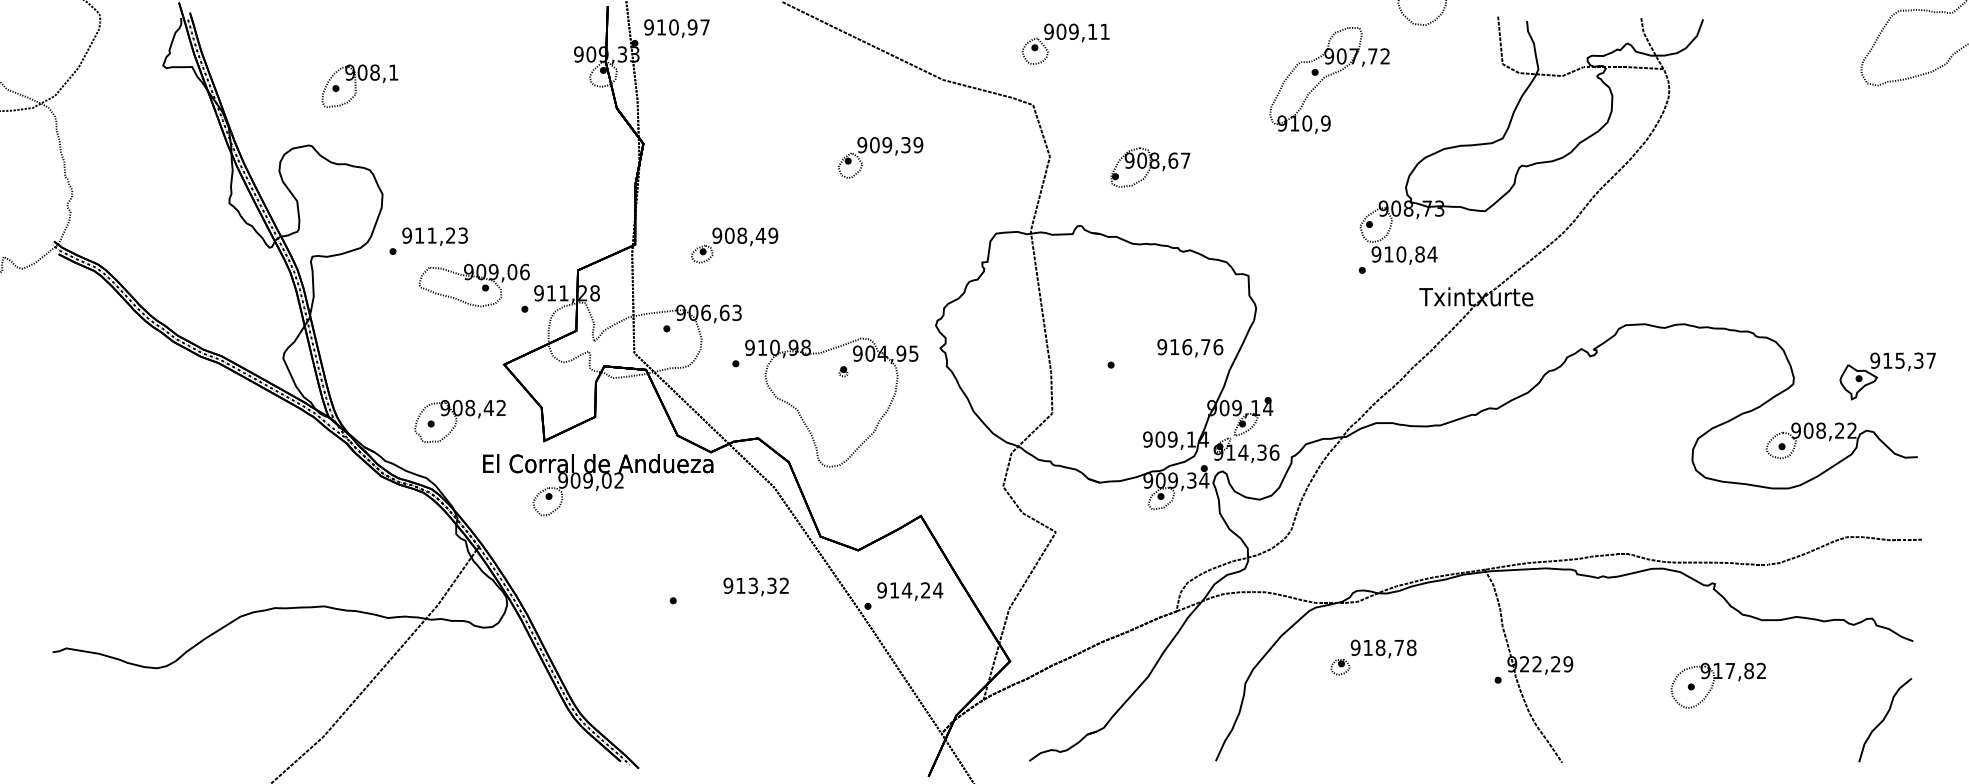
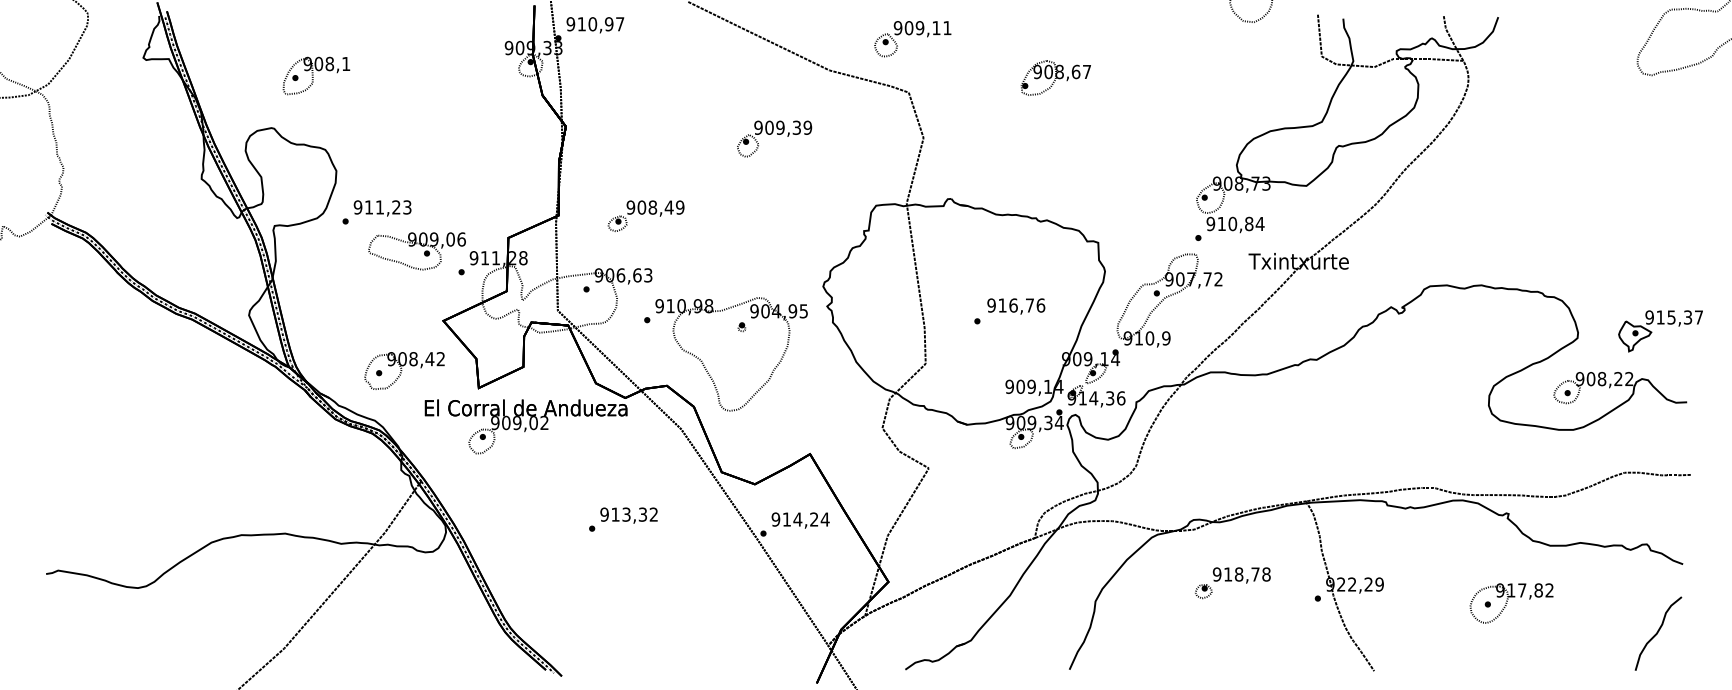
part: (1065, 43) -> (912, 38), moved
part: (1329, 80) -> (1169, 300), moved
part: (1150, 167) -> (1056, 77), moved
text: (1190, 348) -> (1016, 306), moved
text: (755, 586) -> (628, 515), moved
part: (1373, 657) -> (1232, 582), moved

